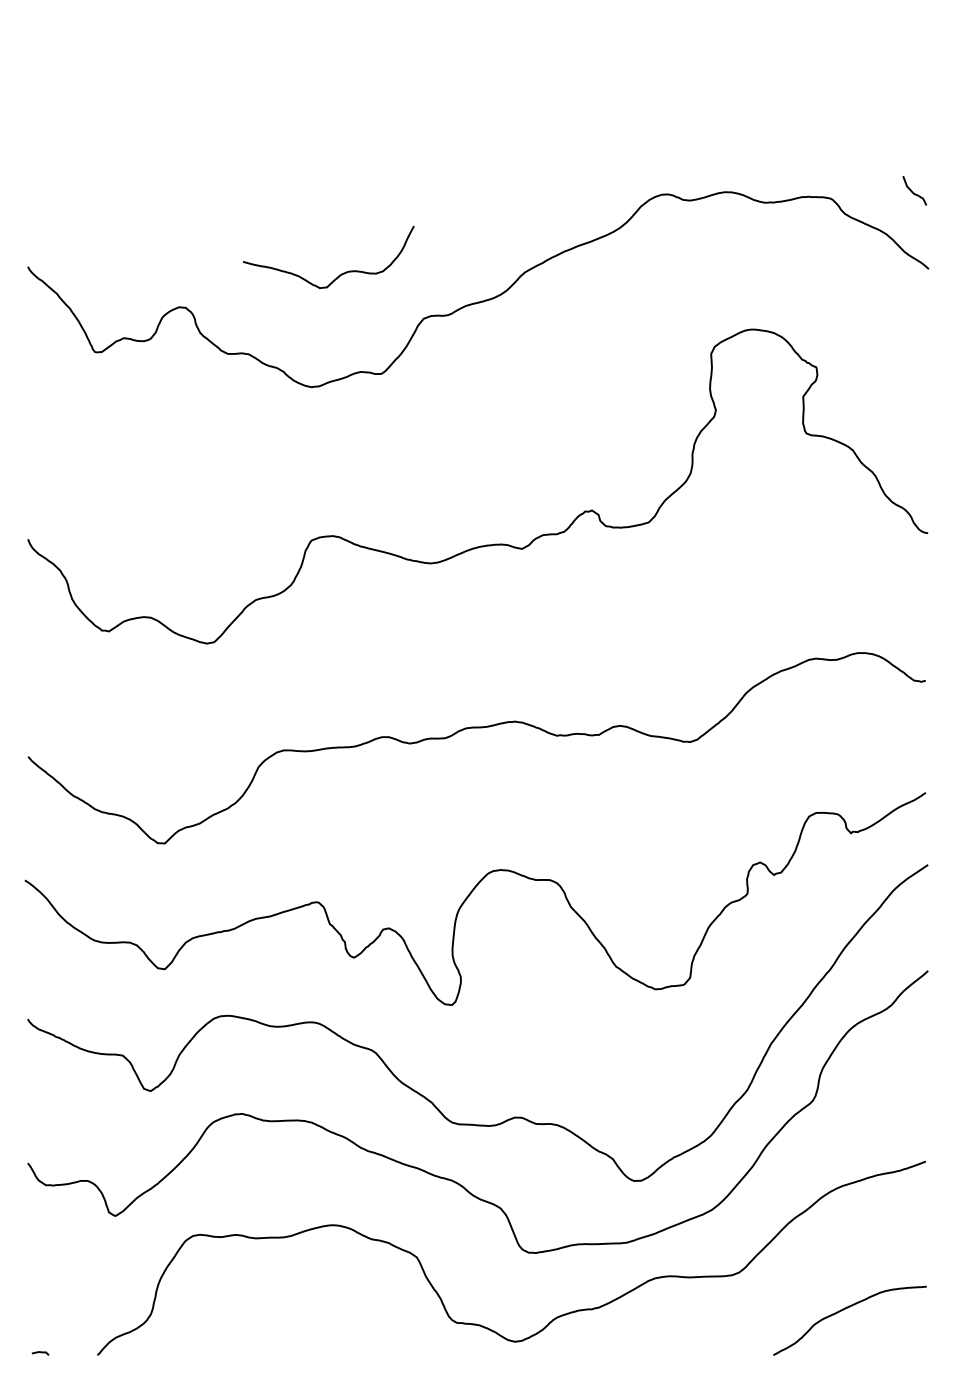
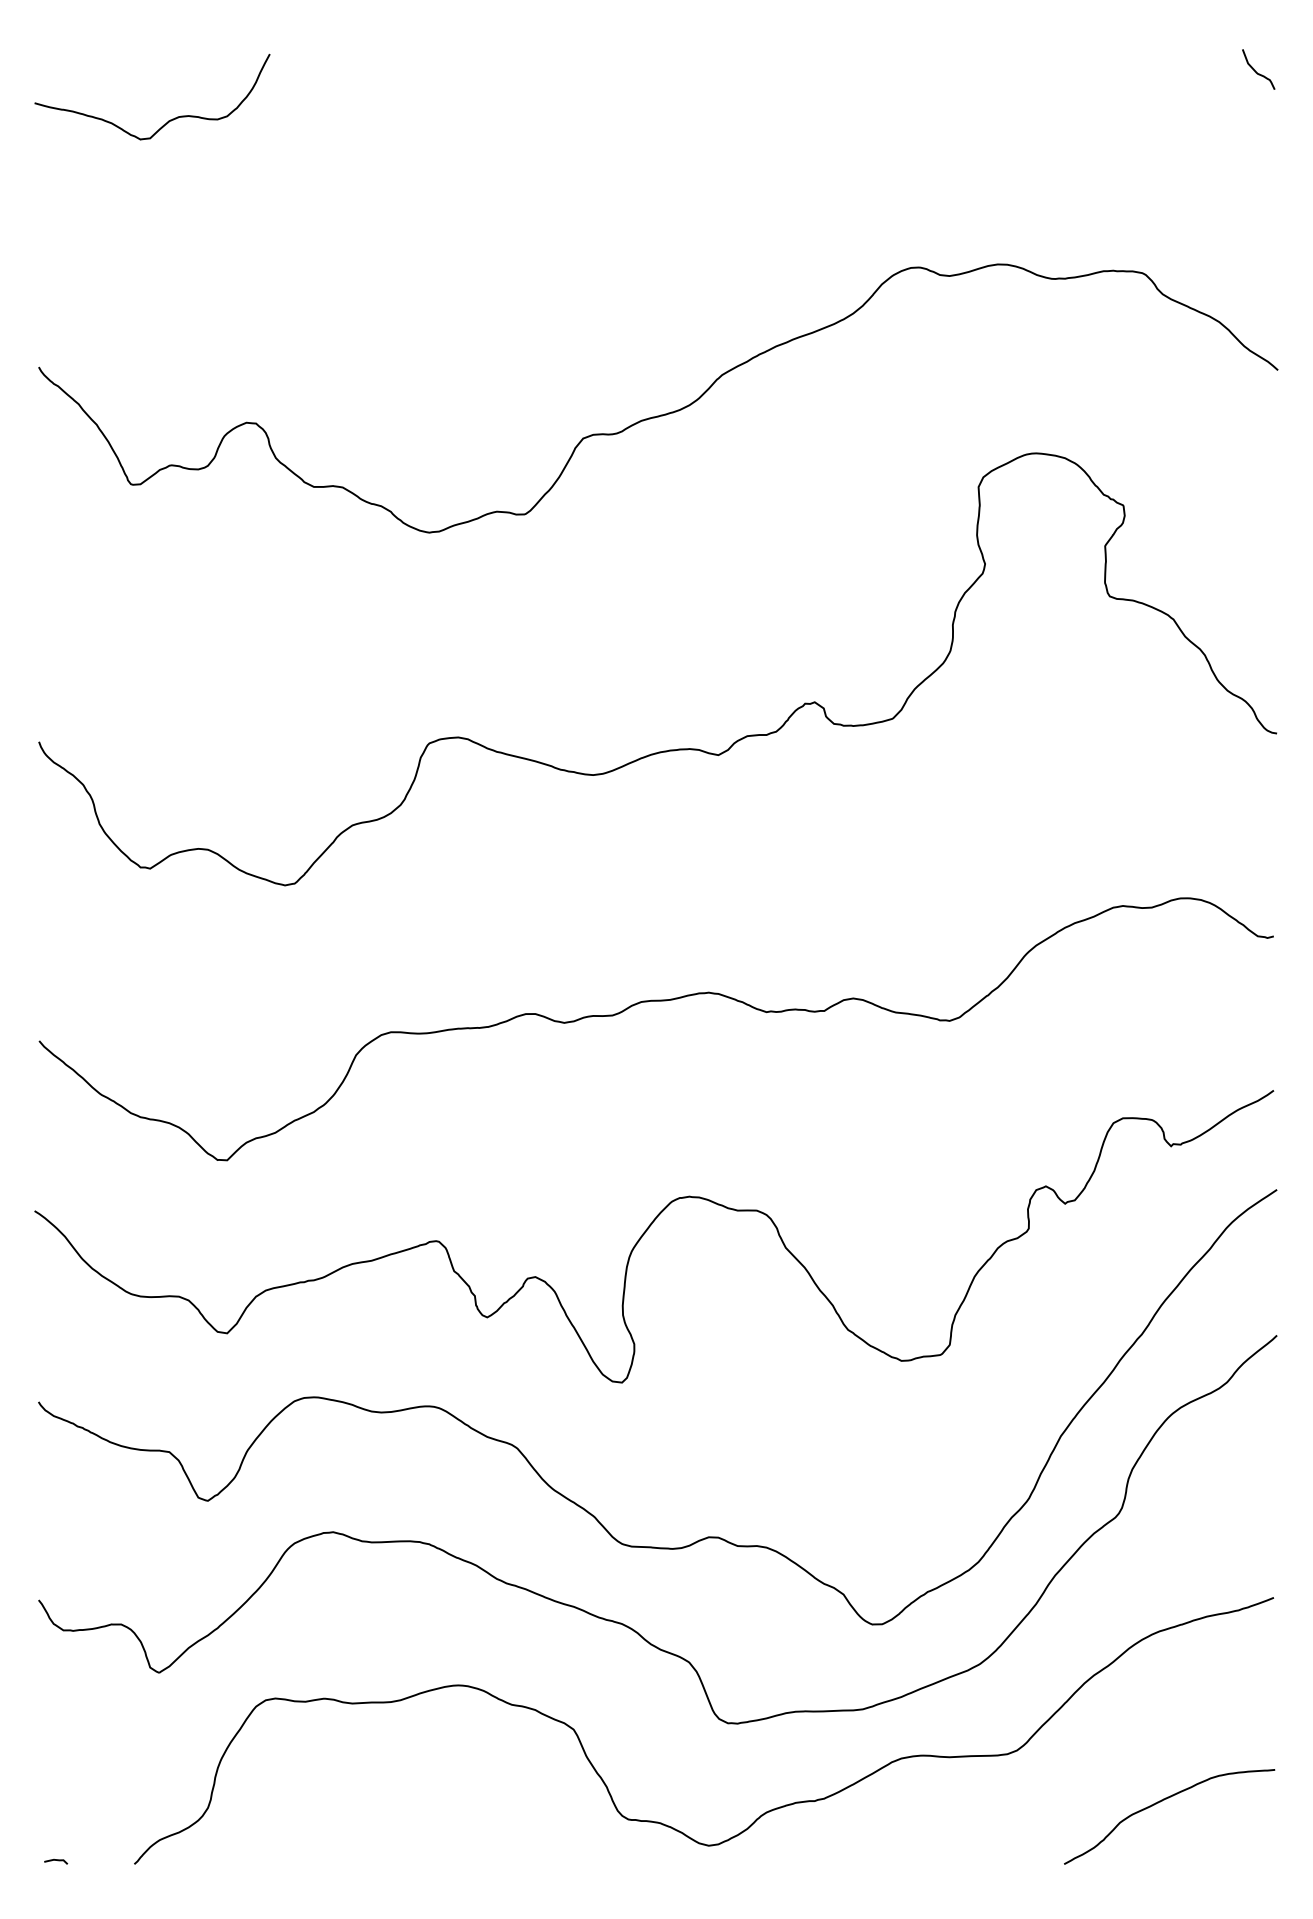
curve: (913, 192) -> (1256, 71), moved
curve: (340, 274) -> (168, 120), moved

